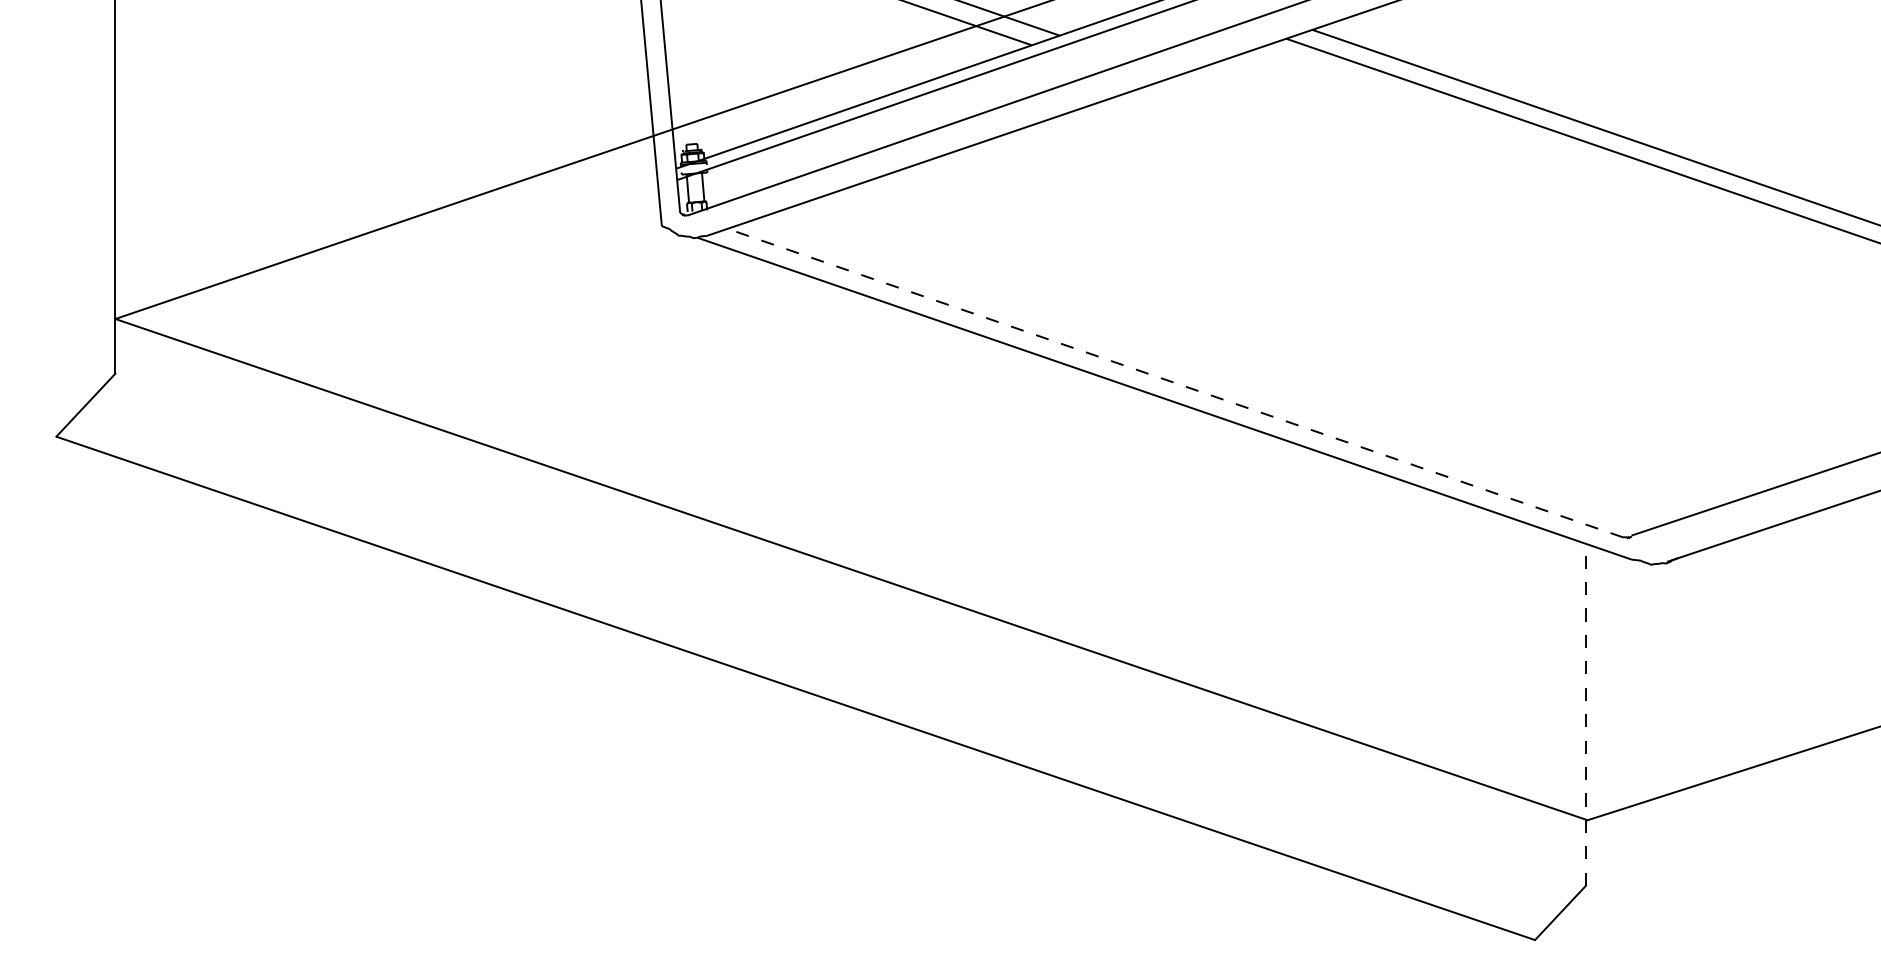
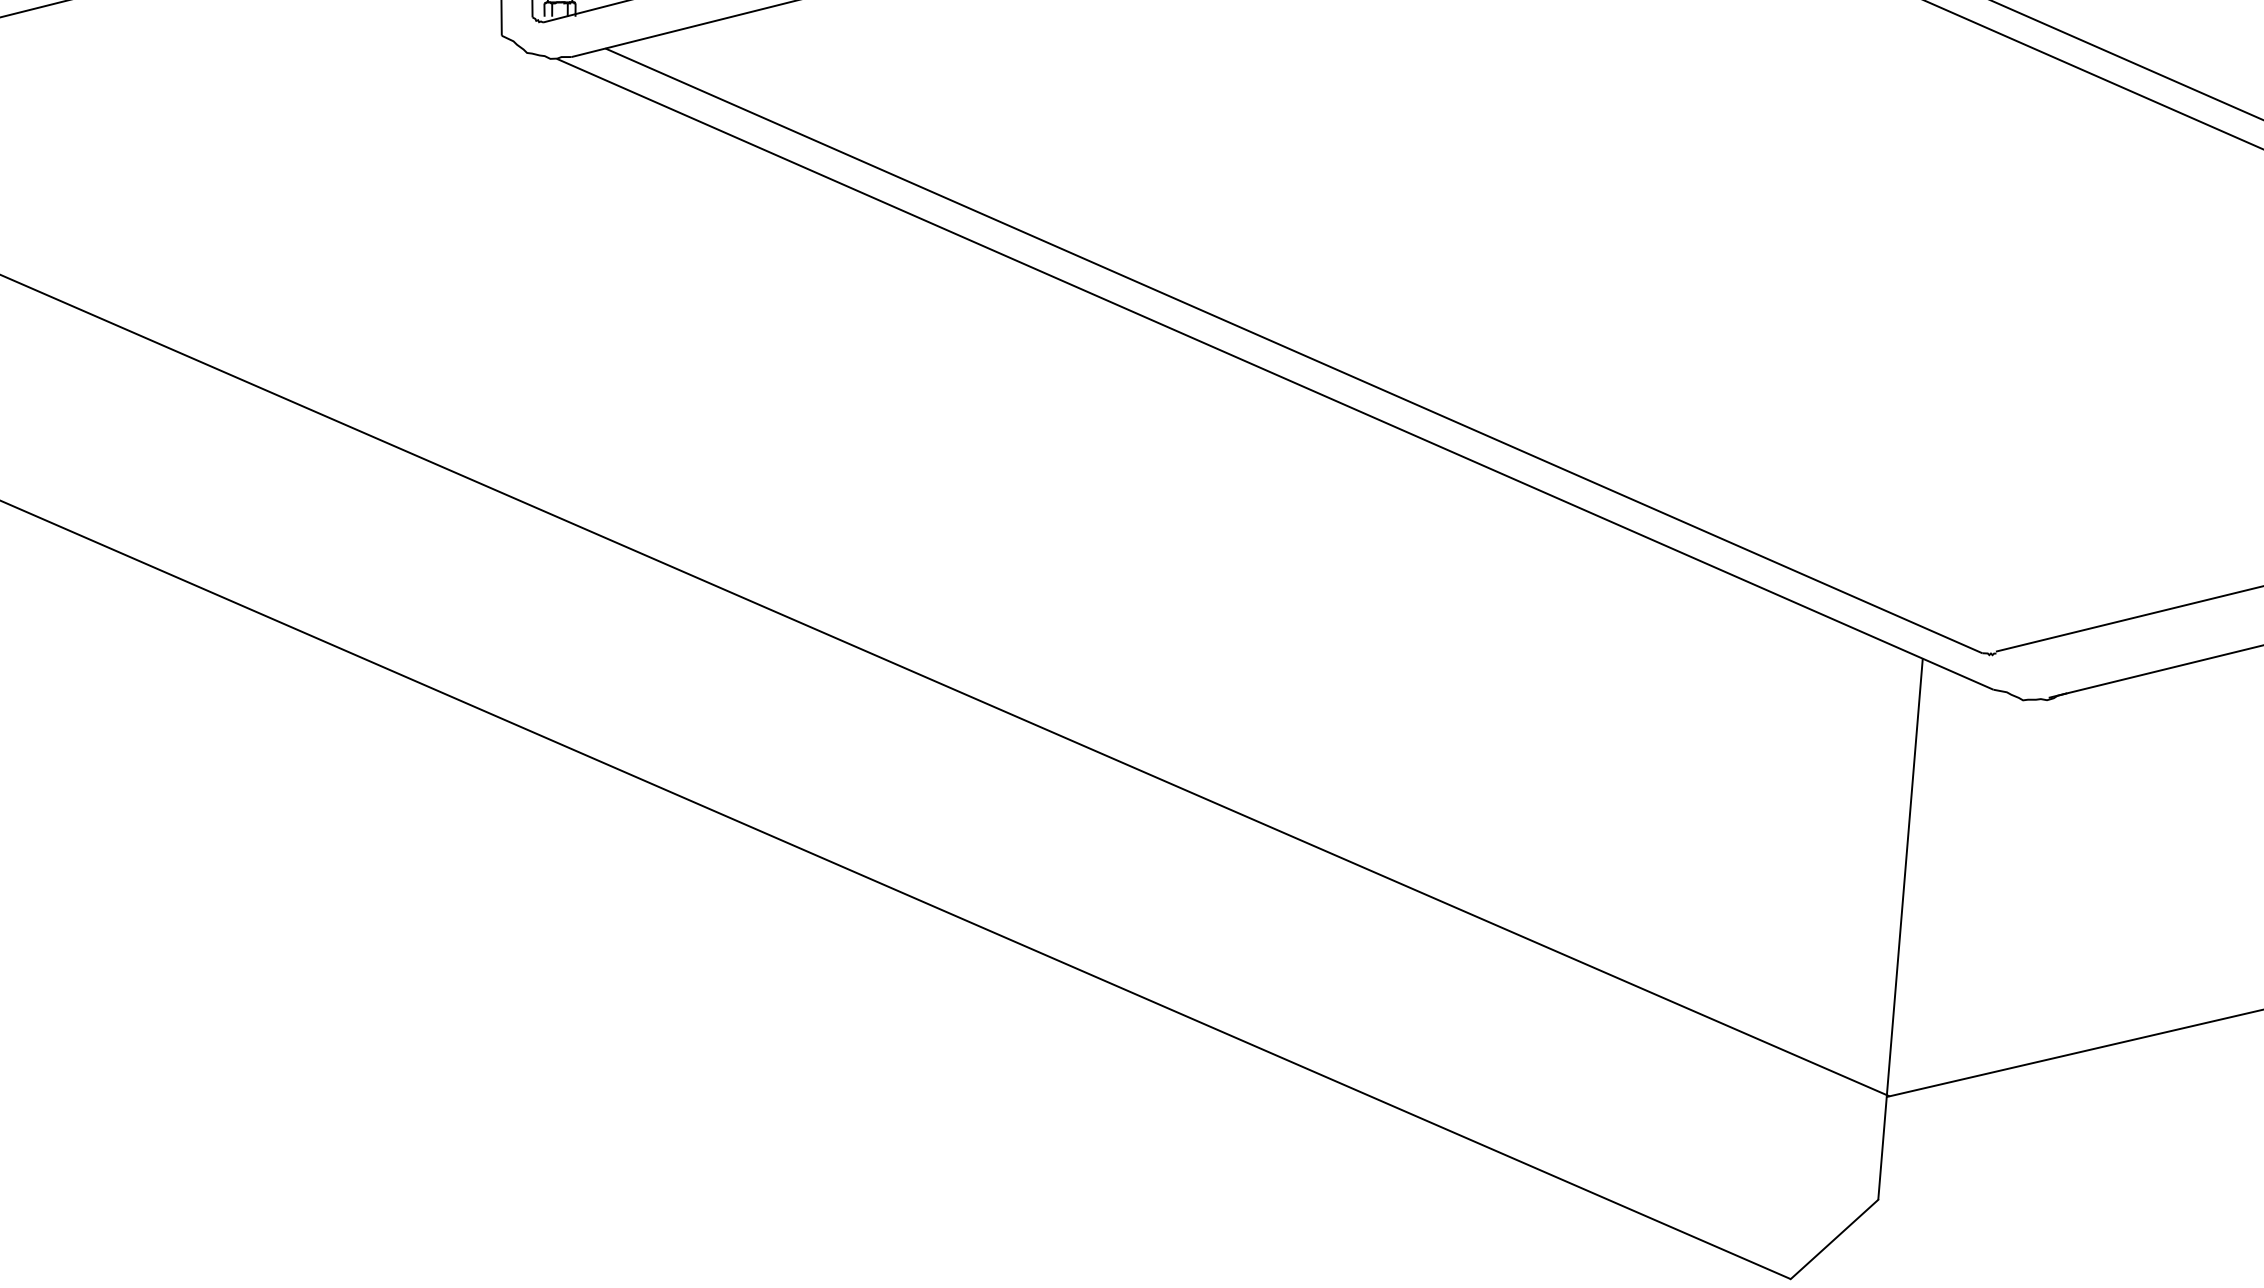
line: (1175, 383) -> (1294, 351), dashed -> solid
line: (1585, 714) -> (1899, 928), dashed -> solid

